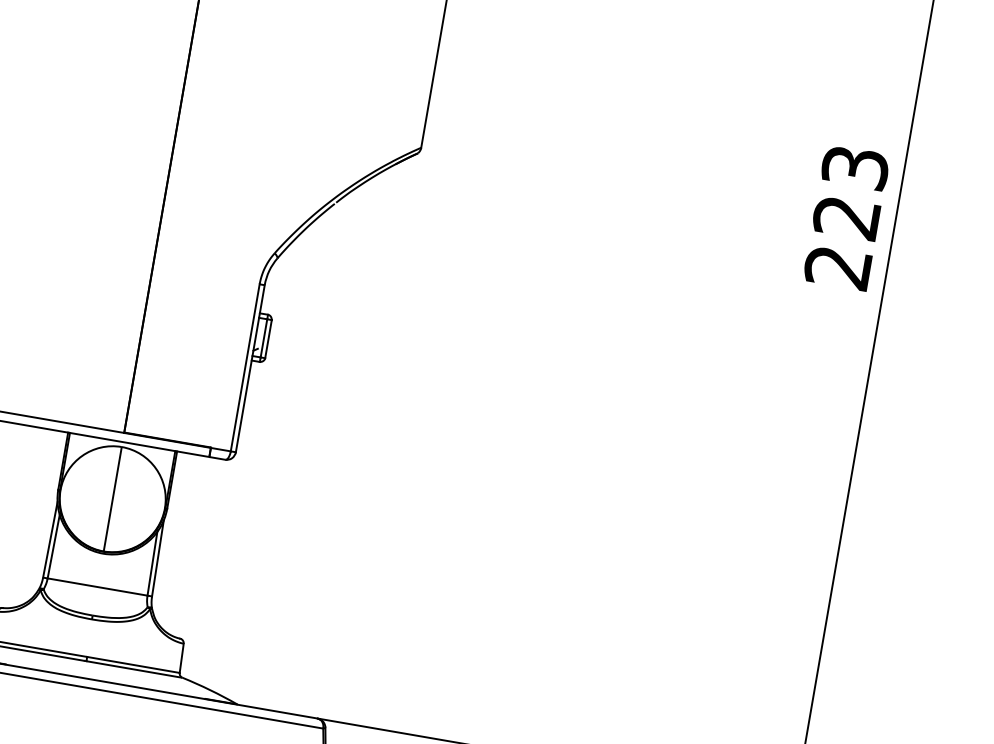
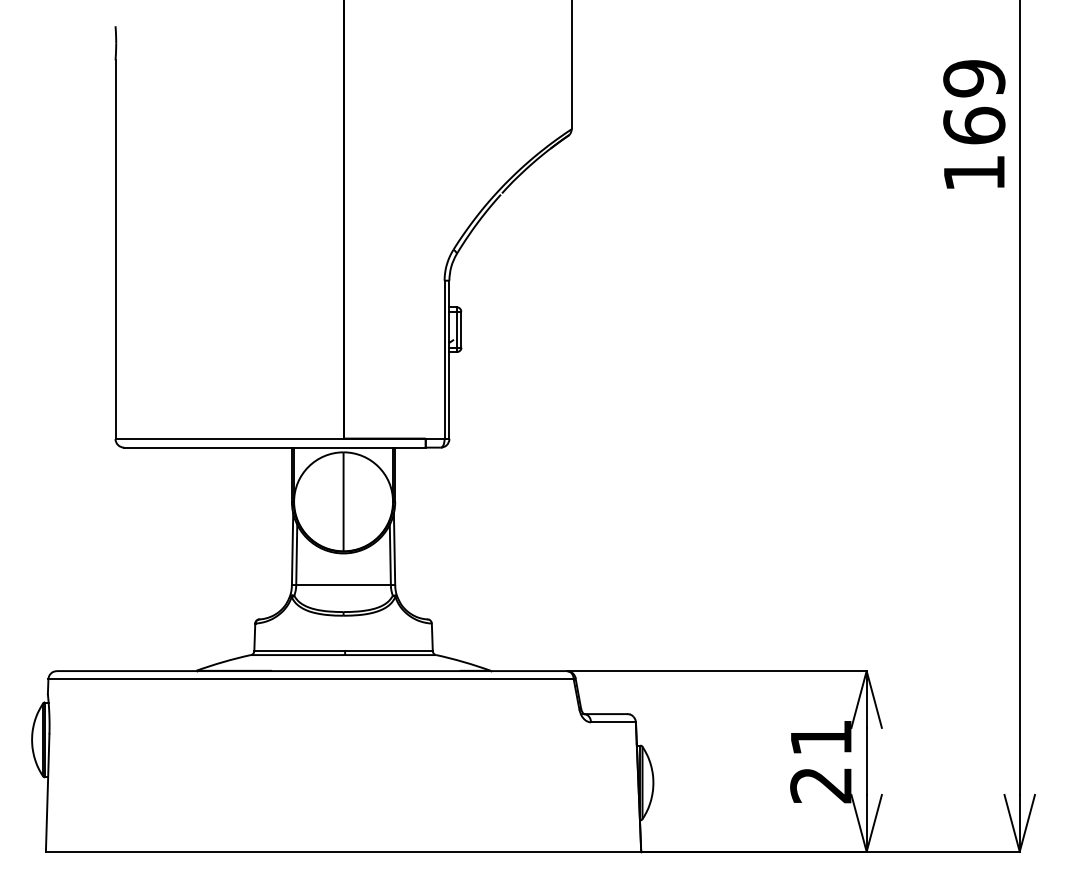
text: (847, 217) -> (974, 125), 223 -> 169

